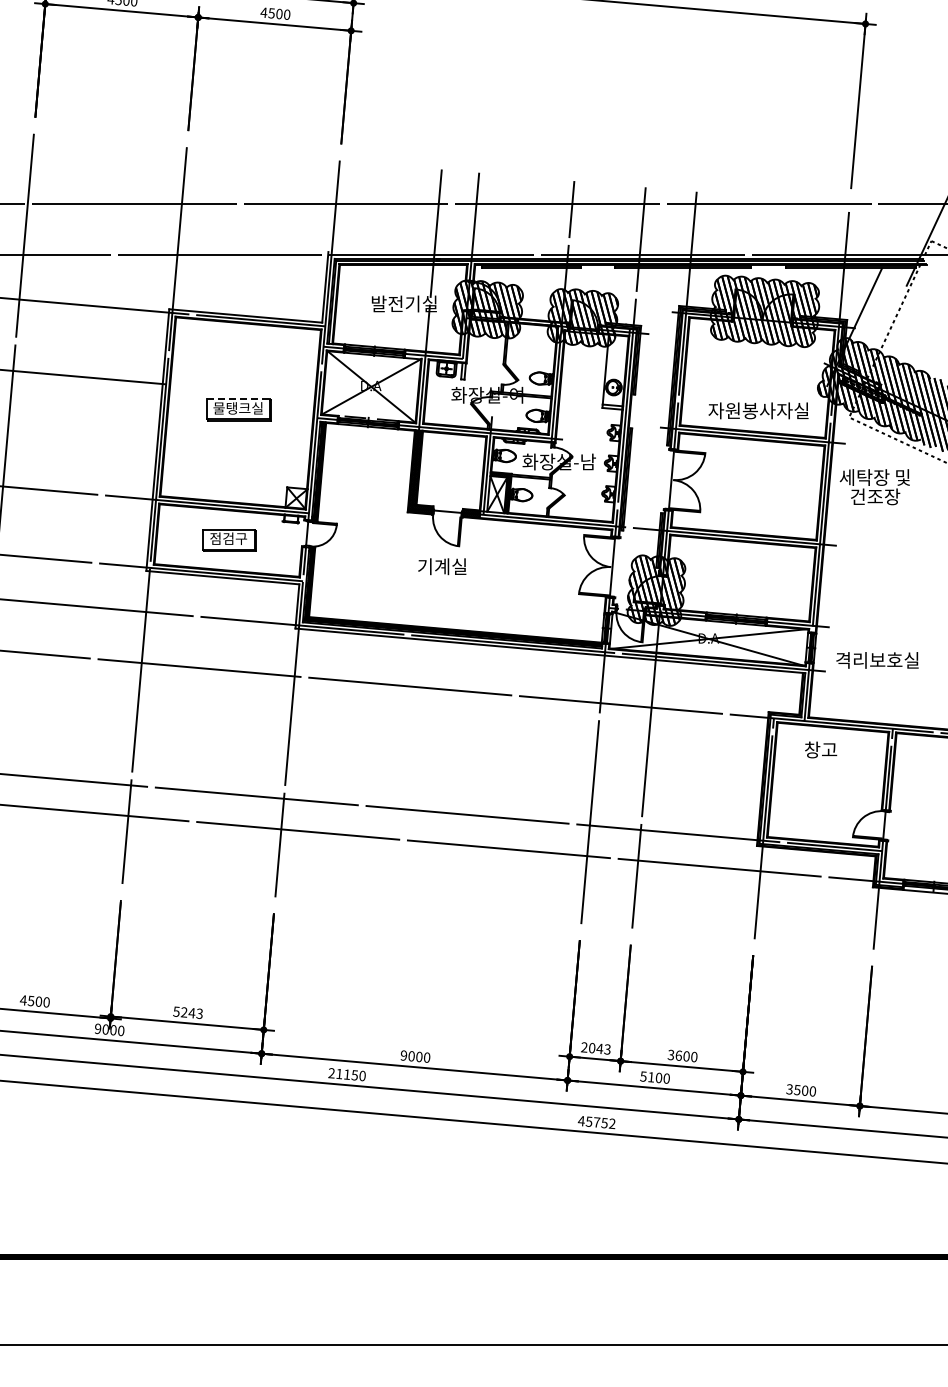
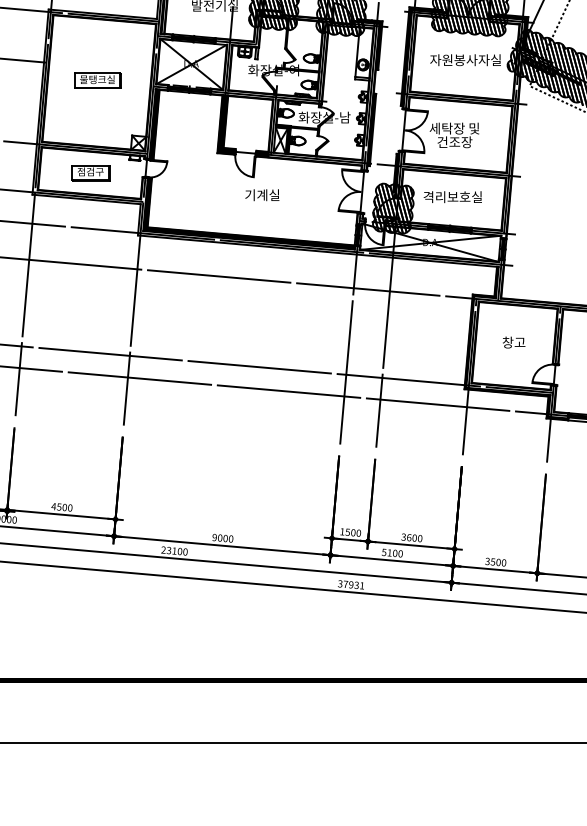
line: (238, 398) -> (97, 72), dashed -> solid
text: (758, 410) -> (465, 59), moved
text: (874, 487) -> (454, 135), moved
text: (442, 566) -> (262, 195), moved
text: (877, 660) -> (452, 197), moved
text: (821, 749) -> (514, 342), moved
text: (187, 1012) -> (61, 507), 5243 -> 4500
text: (595, 1048) -> (350, 532), 2043 -> 1500
text: (346, 1074) -> (174, 550), 21150 -> 23100
text: (596, 1121) -> (350, 584), 45752 -> 37931

